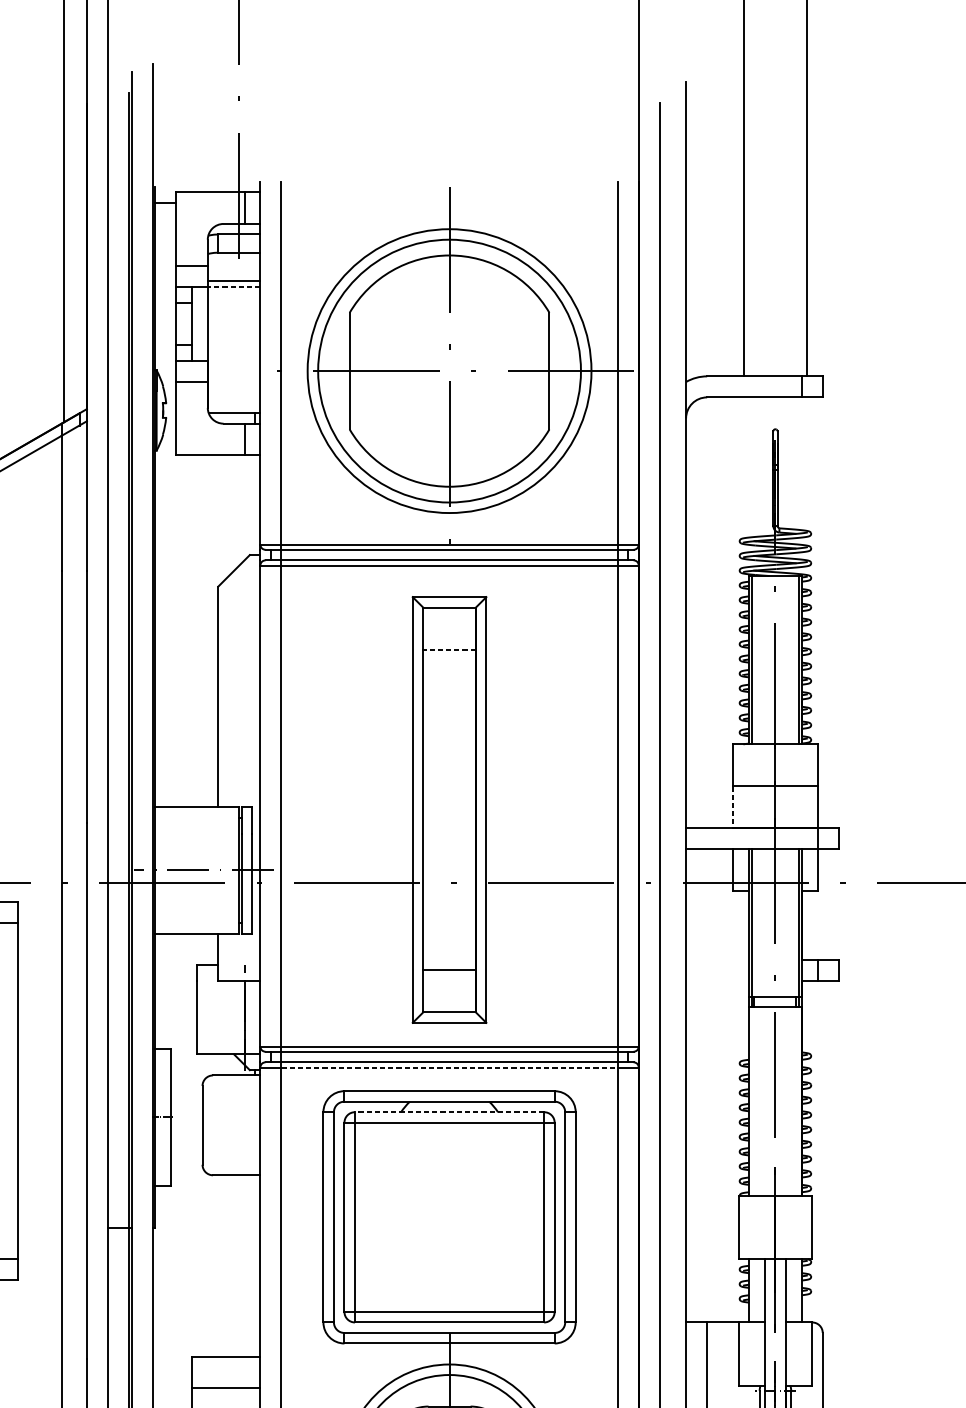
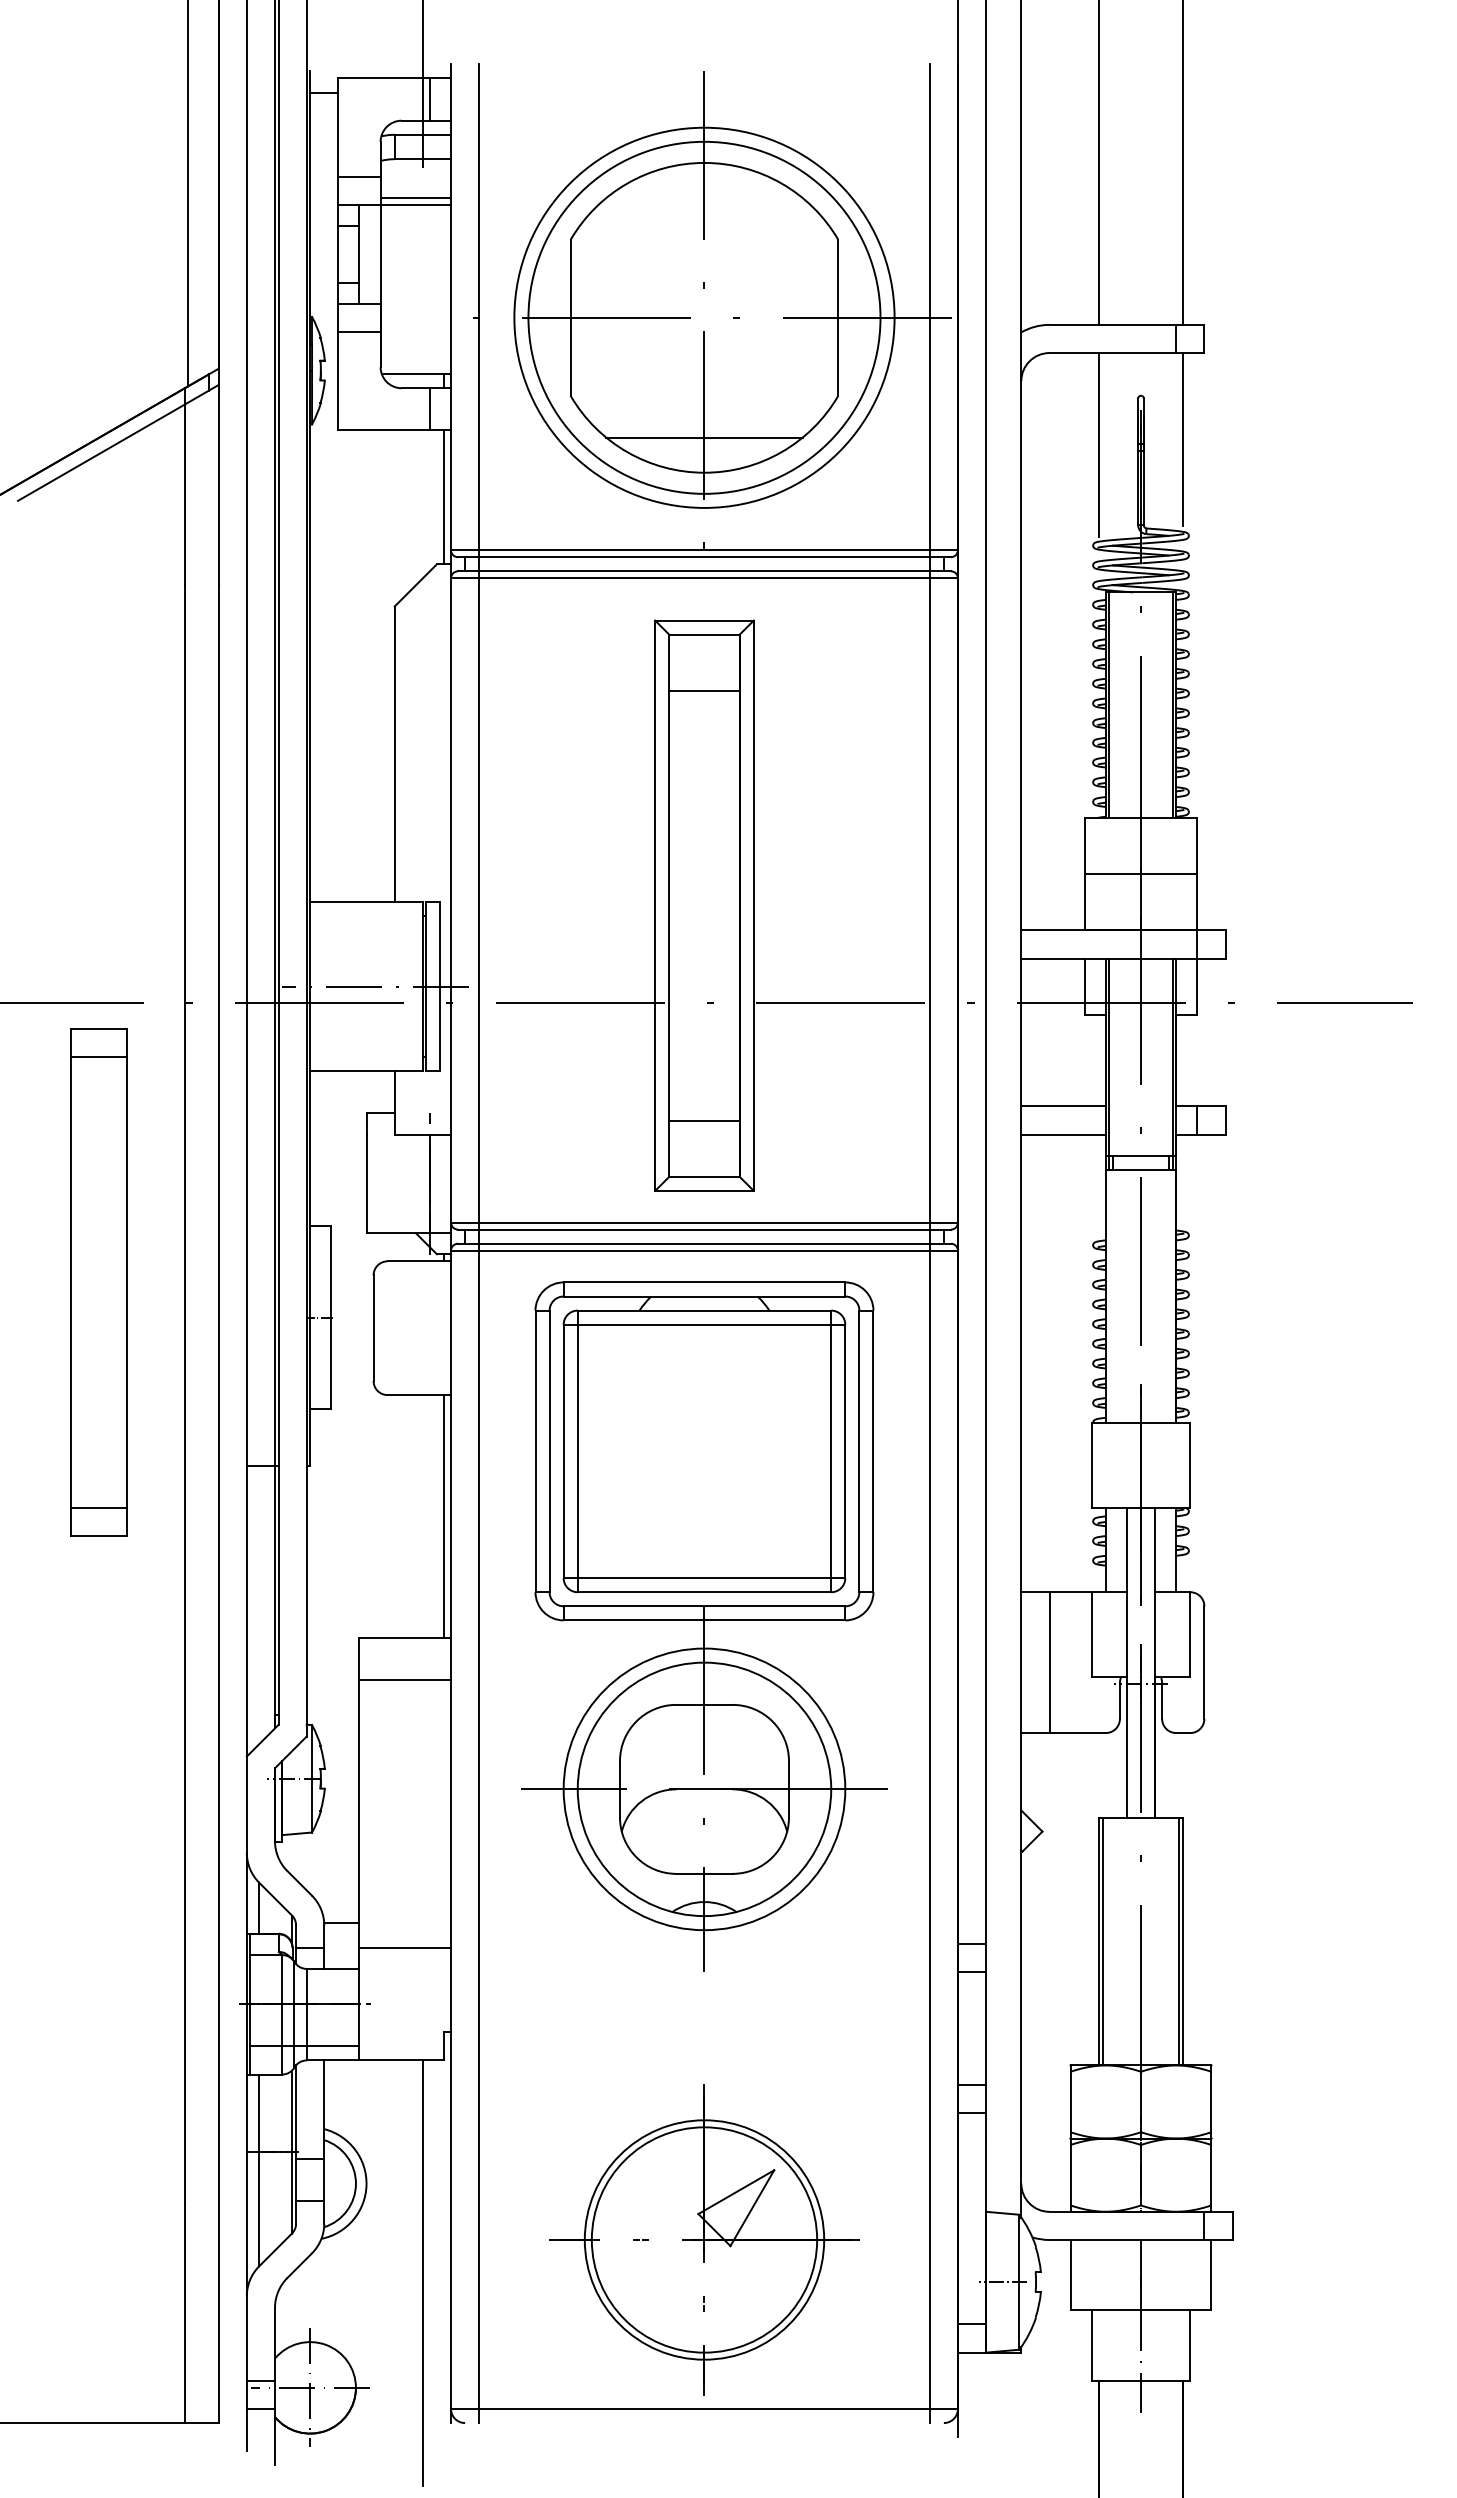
line: (233, 287) -> (415, 205), dashed -> solid
line: (449, 460) -> (704, 437), added
line: (807, 461) -> (1183, 439), added
line: (743, 466) -> (1098, 445), added
line: (254, 505) -> (443, 497), added
line: (448, 650) -> (703, 691), dashed -> solid
line: (733, 807) -> (1084, 902), dashed -> solid
line: (717, 959) -> (1063, 1106), added
line: (717, 980) -> (1063, 1134), added
line: (449, 1067) -> (704, 1250), dashed -> solid
line: (449, 1112) -> (704, 1310), dashed -> solid
line: (254, 1265) -> (443, 1516), added

